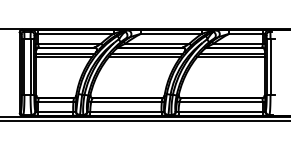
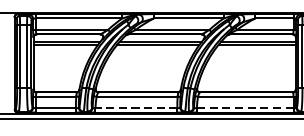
line: (125, 111) -> (136, 107), solid -> dashed
line: (220, 111) -> (245, 107), solid -> dashed

